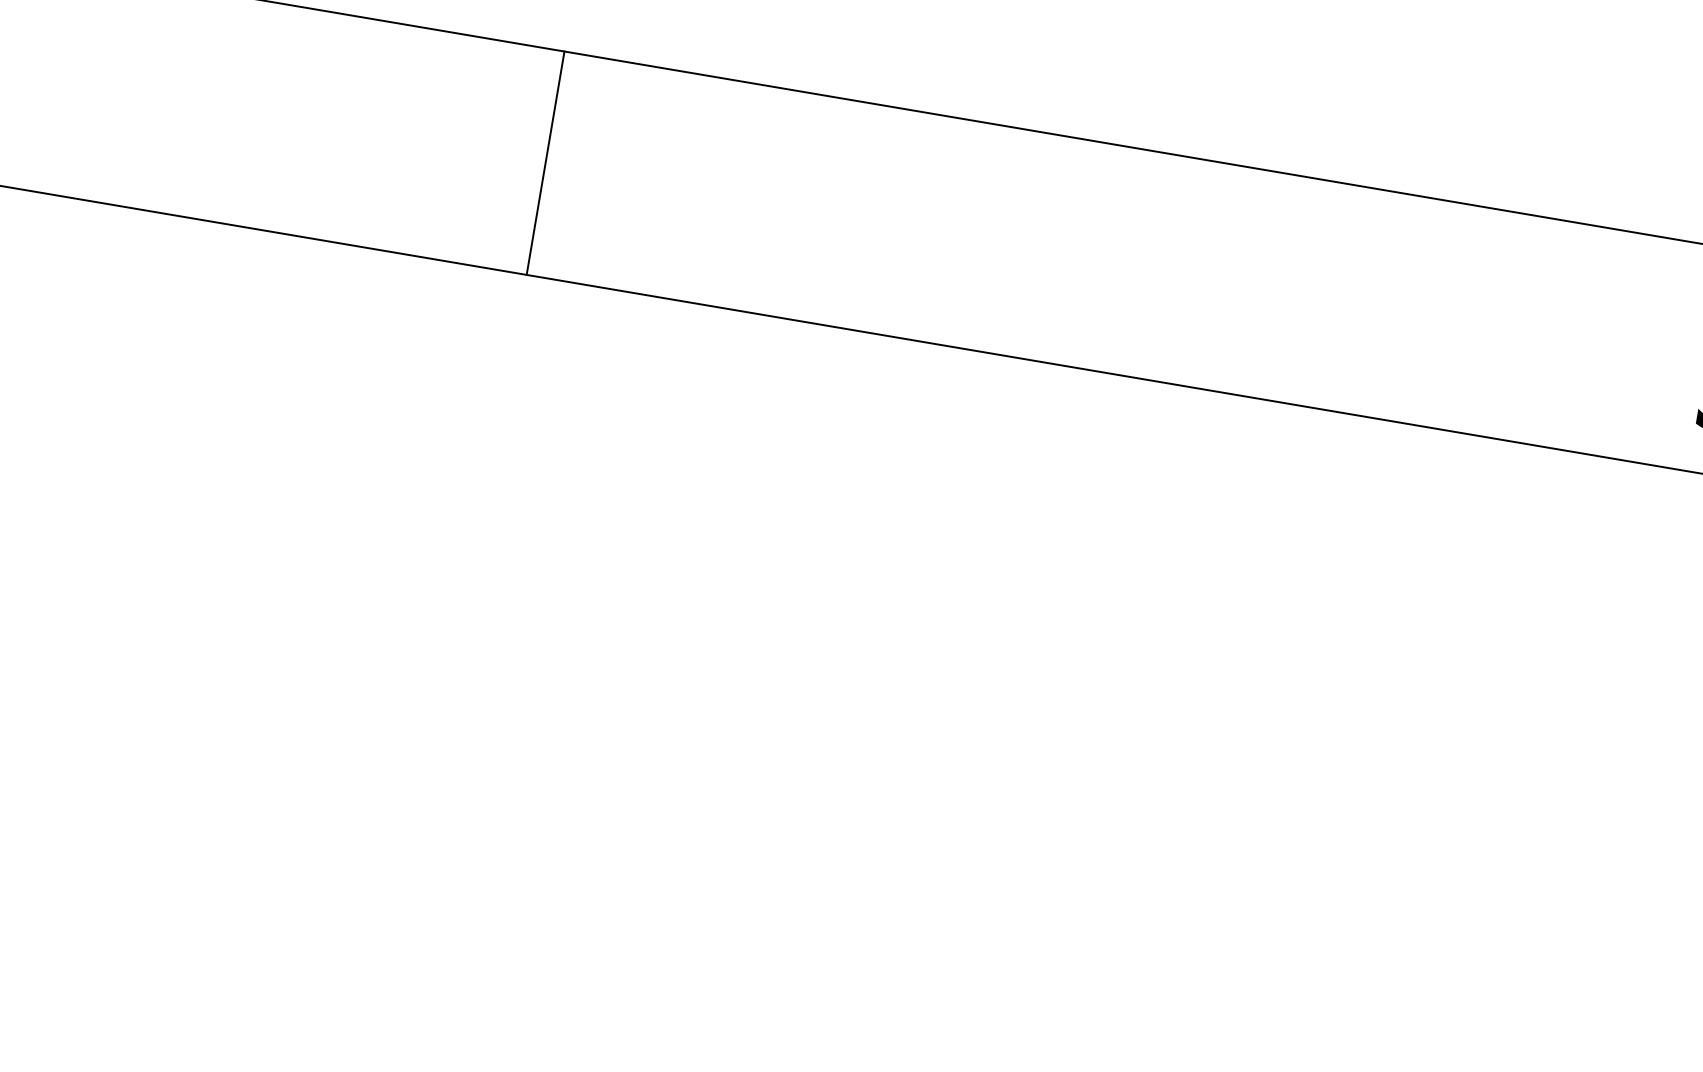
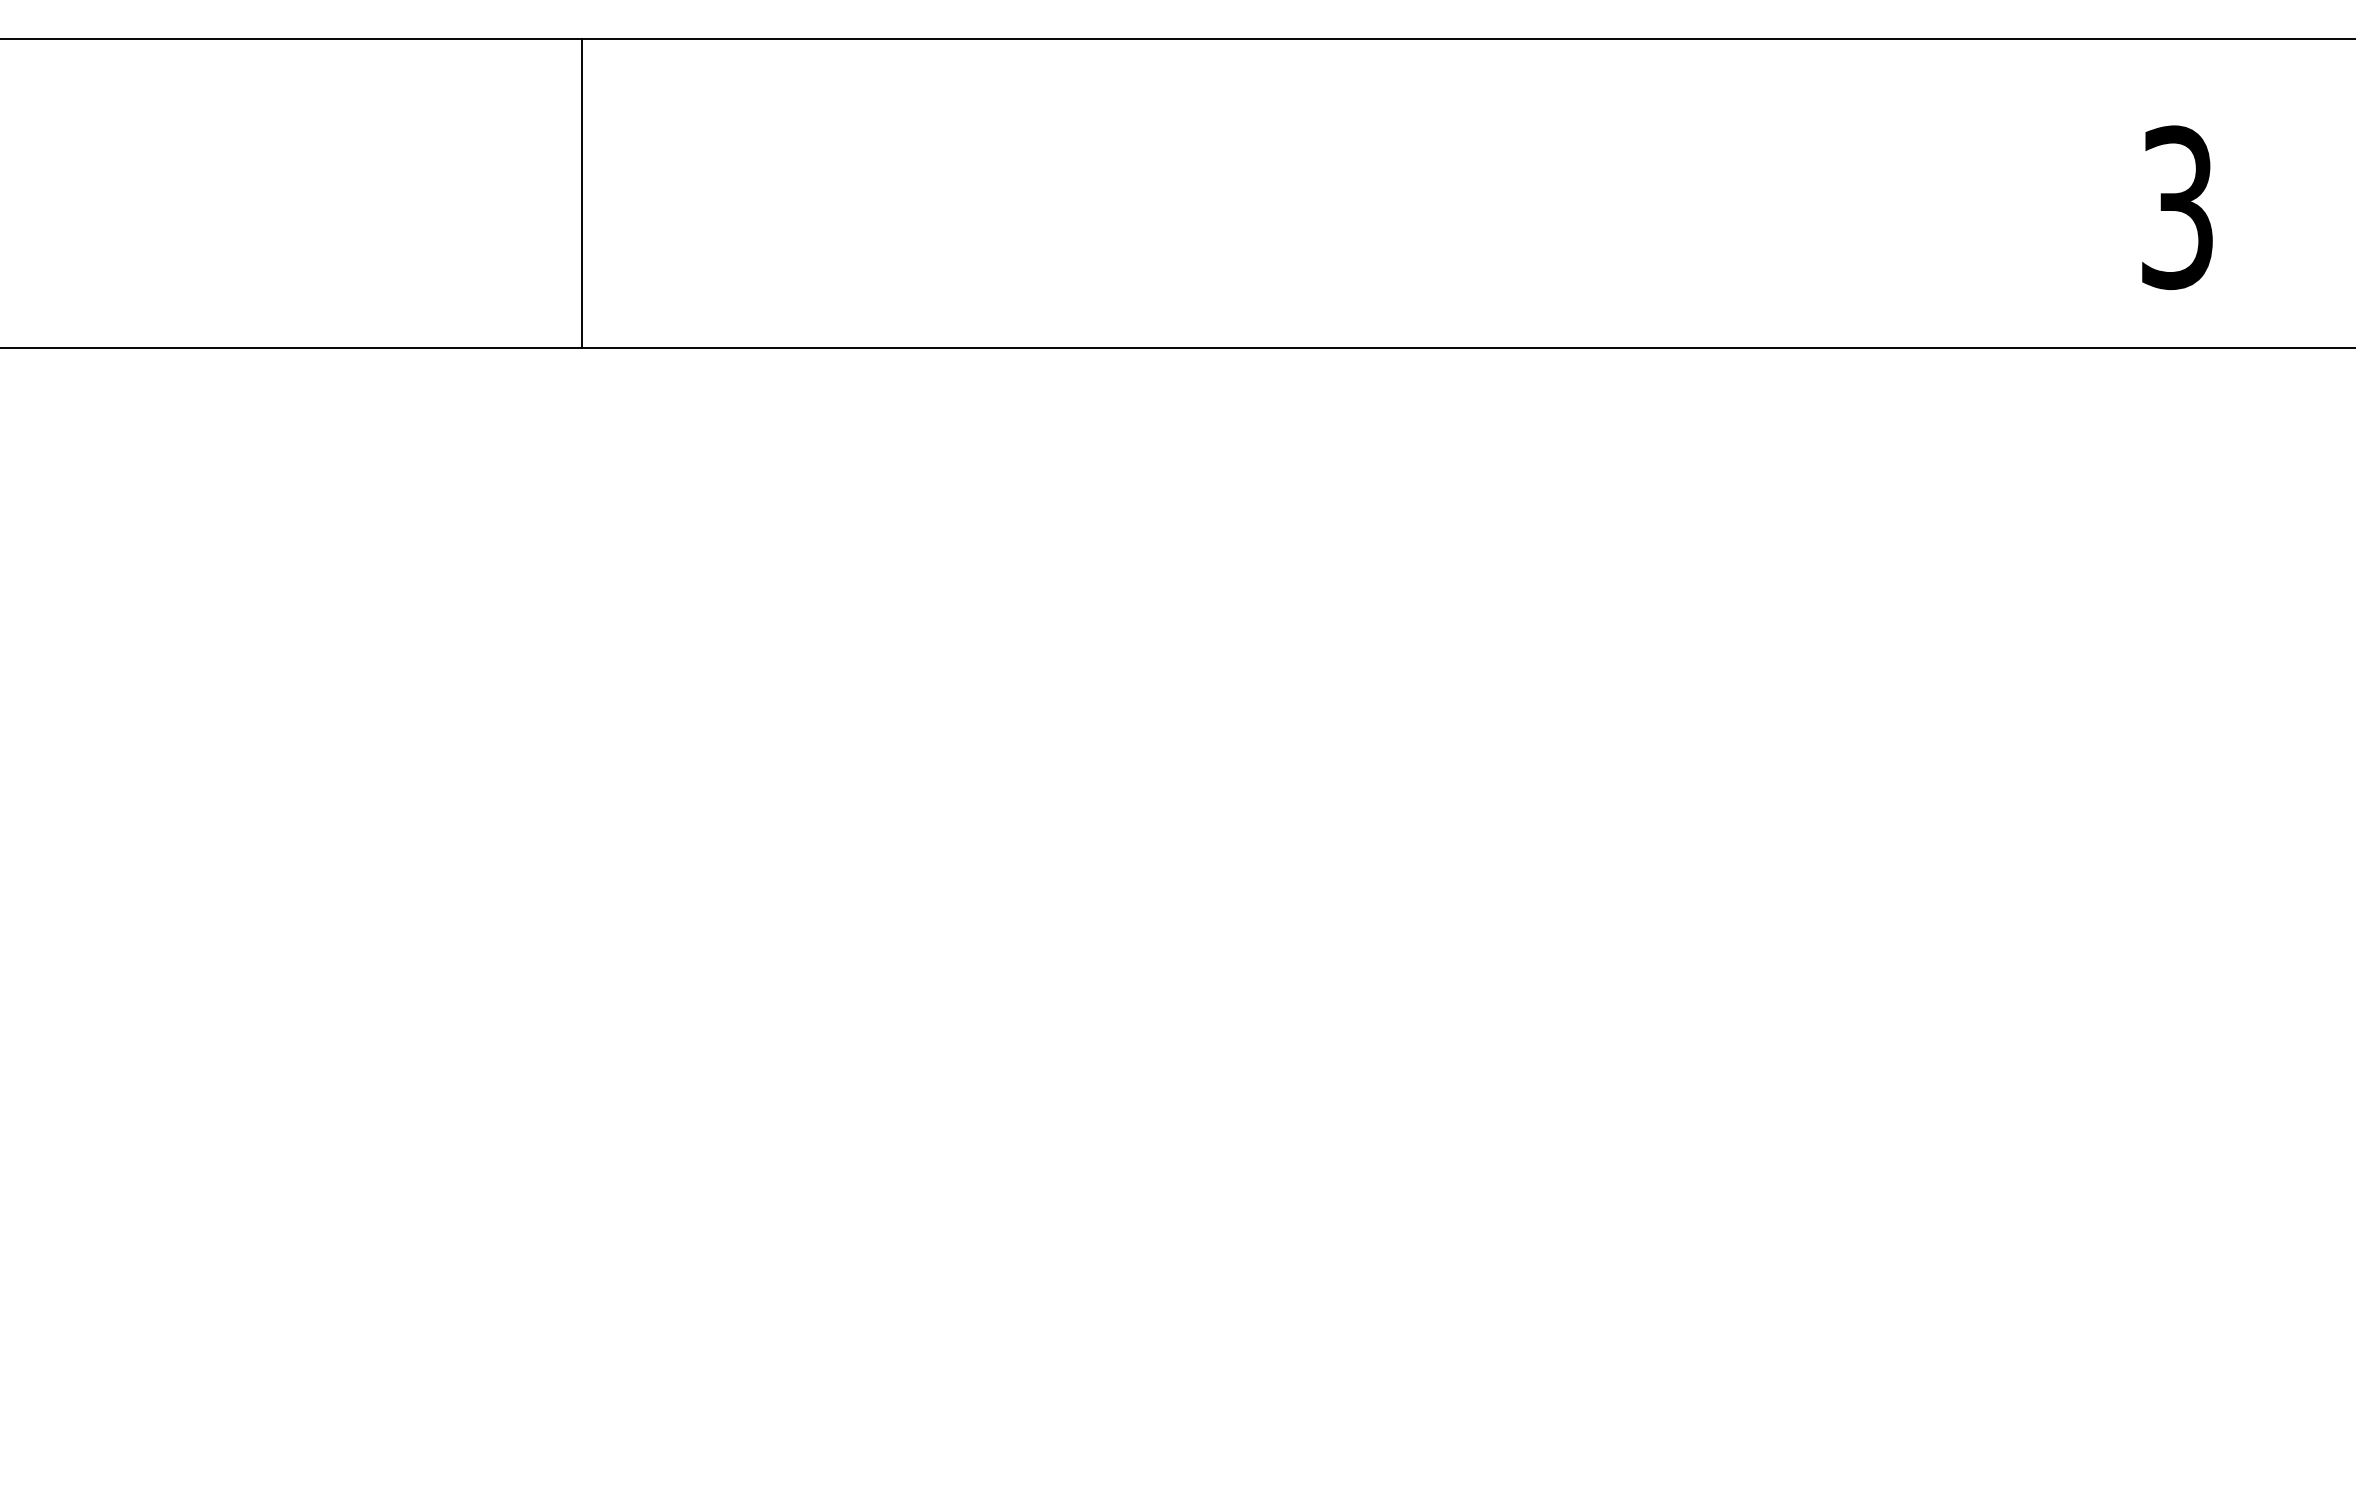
line: (545, 163) -> (582, 193), moved

